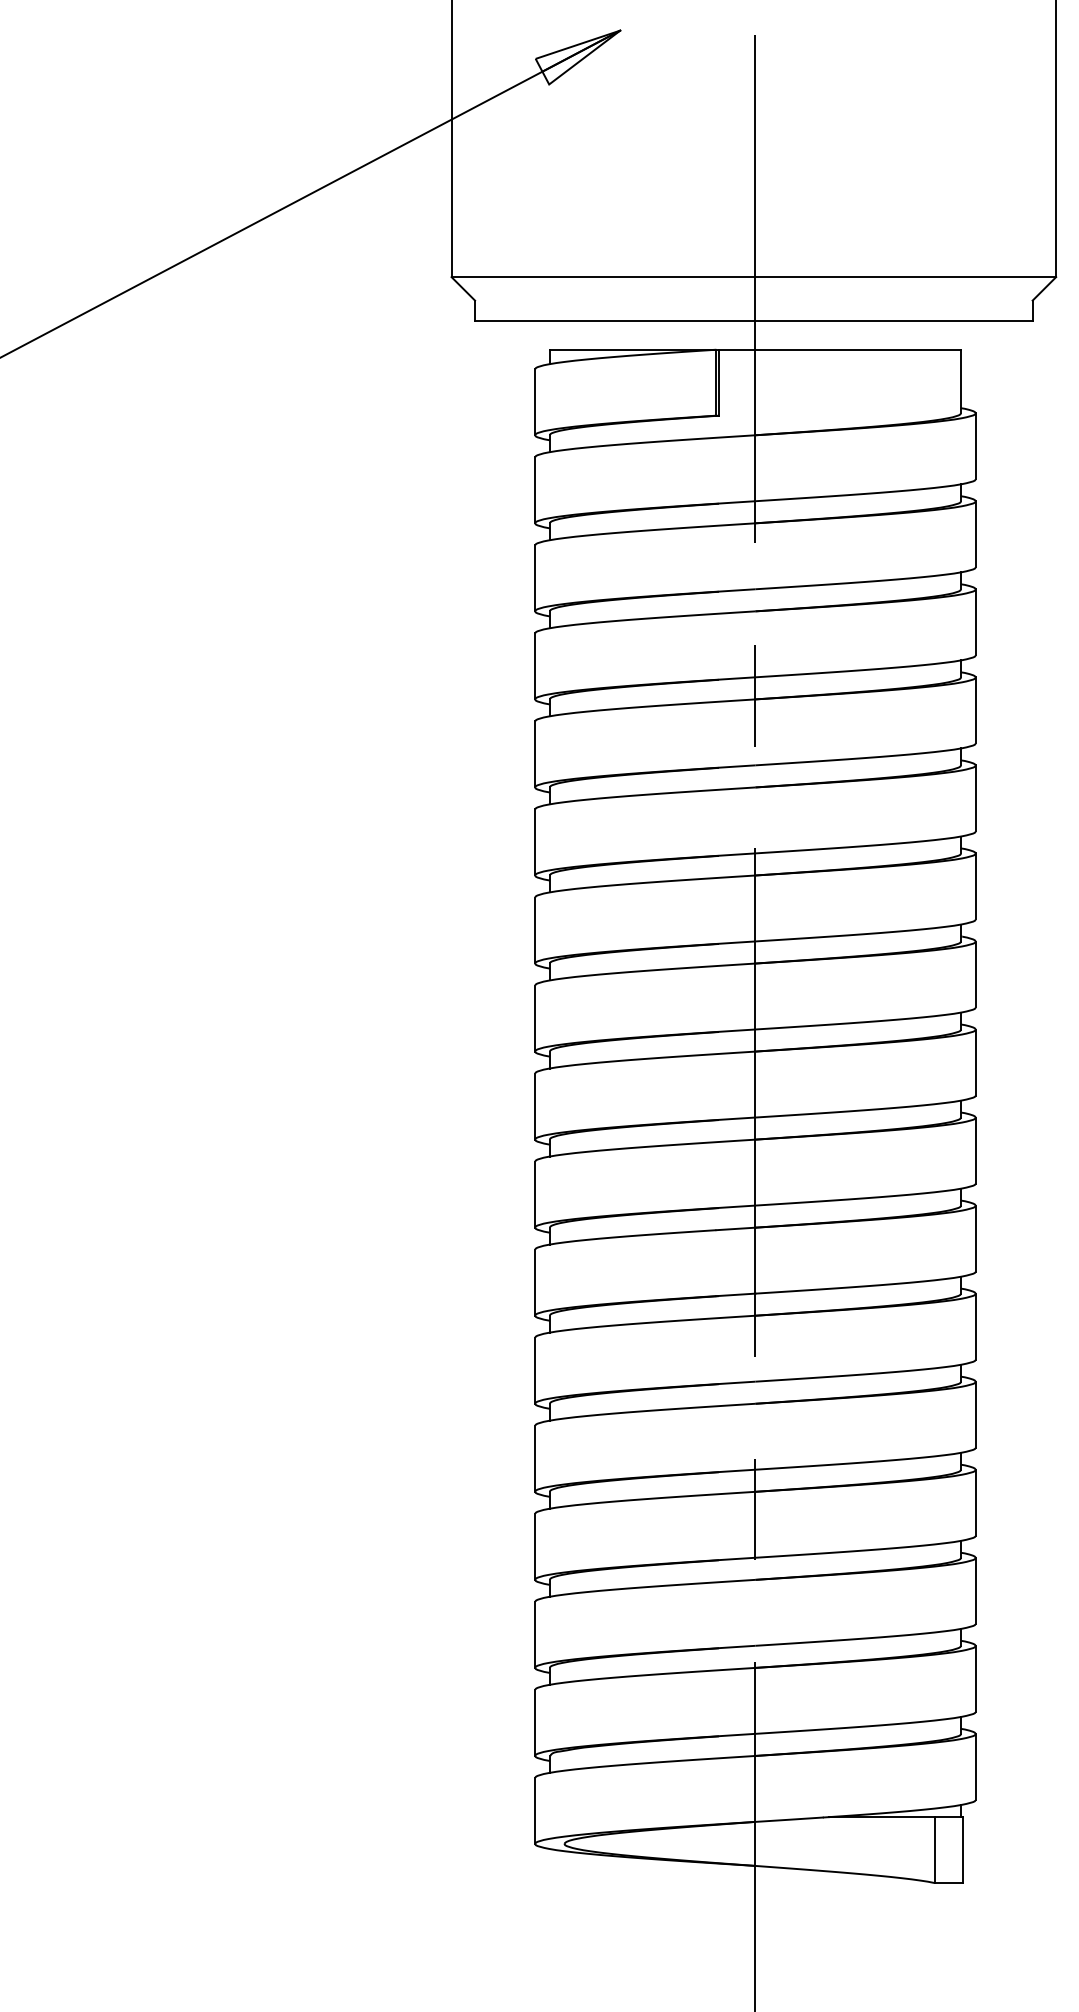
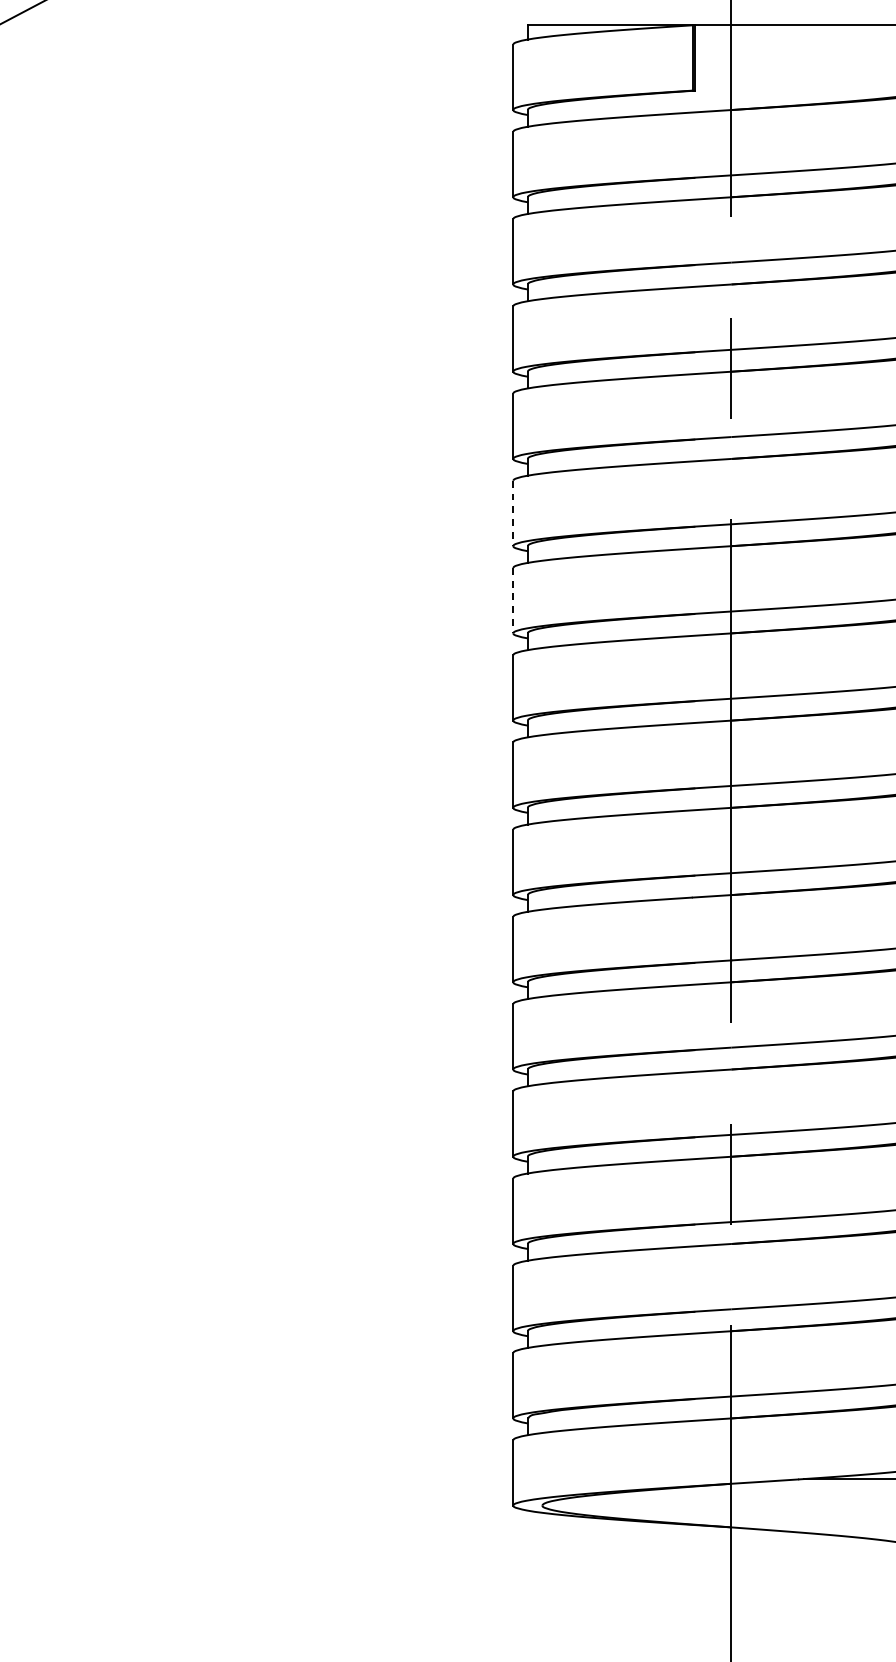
line: (535, 842) -> (513, 513), solid -> dashed
line: (535, 930) -> (513, 600), solid -> dashed

